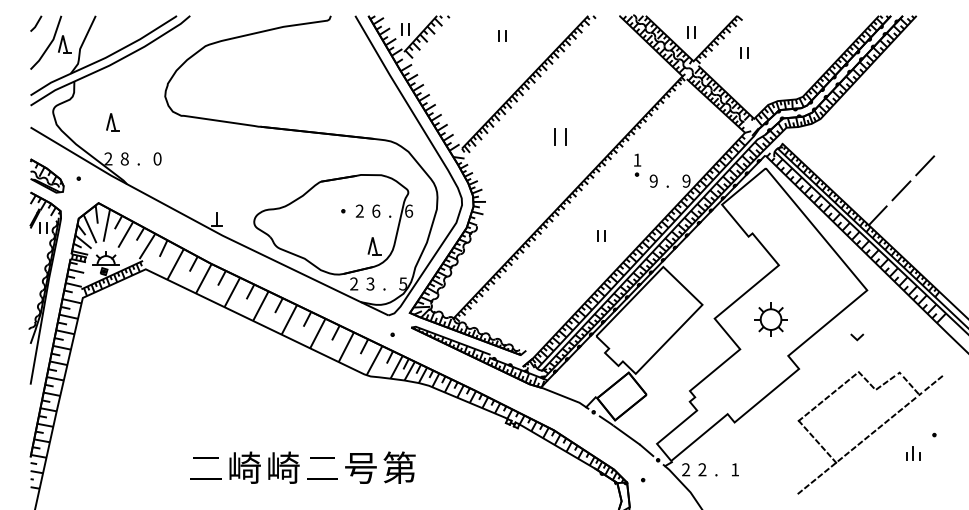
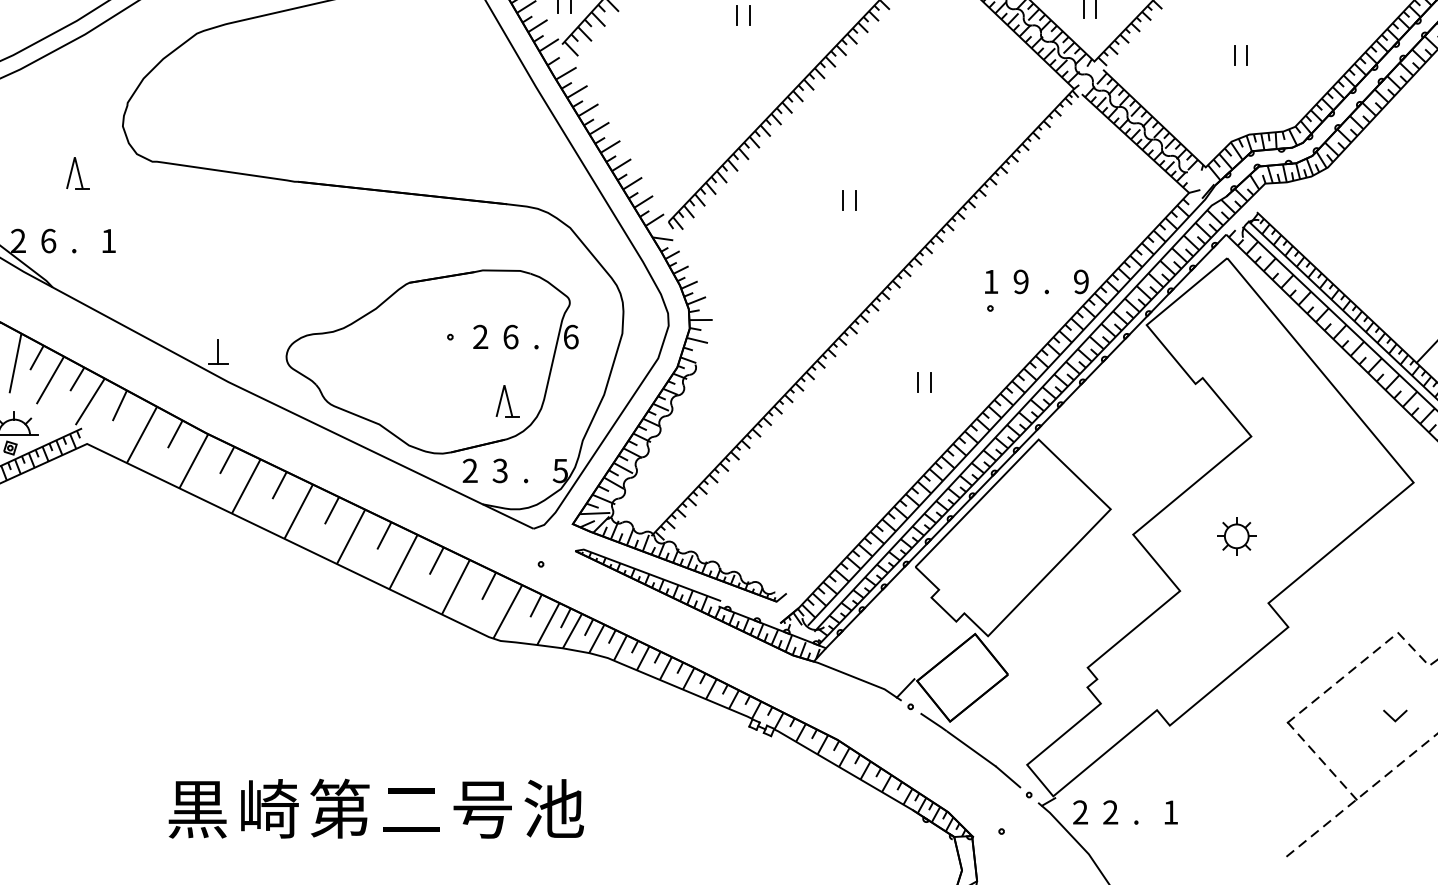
part: (744, 52) -> (1241, 54), moved
part: (112, 122) -> (77, 173), moved
part: (560, 136) -> (849, 199), size x0.62
text: (124, 158) -> (47, 240), 8 -> 6
text: (157, 158) -> (108, 240), 0 -> 1
part: (637, 164) -> (991, 289), moved
part: (770, 319) -> (1235, 536), size x0.62
line: (858, 337) -> (1397, 716), moved
text: (205, 467) -> (196, 808), 二 -> 黒
text: (283, 467) -> (340, 808), 崎 -> 第
text: (399, 467) -> (553, 808), 第 -> 池

